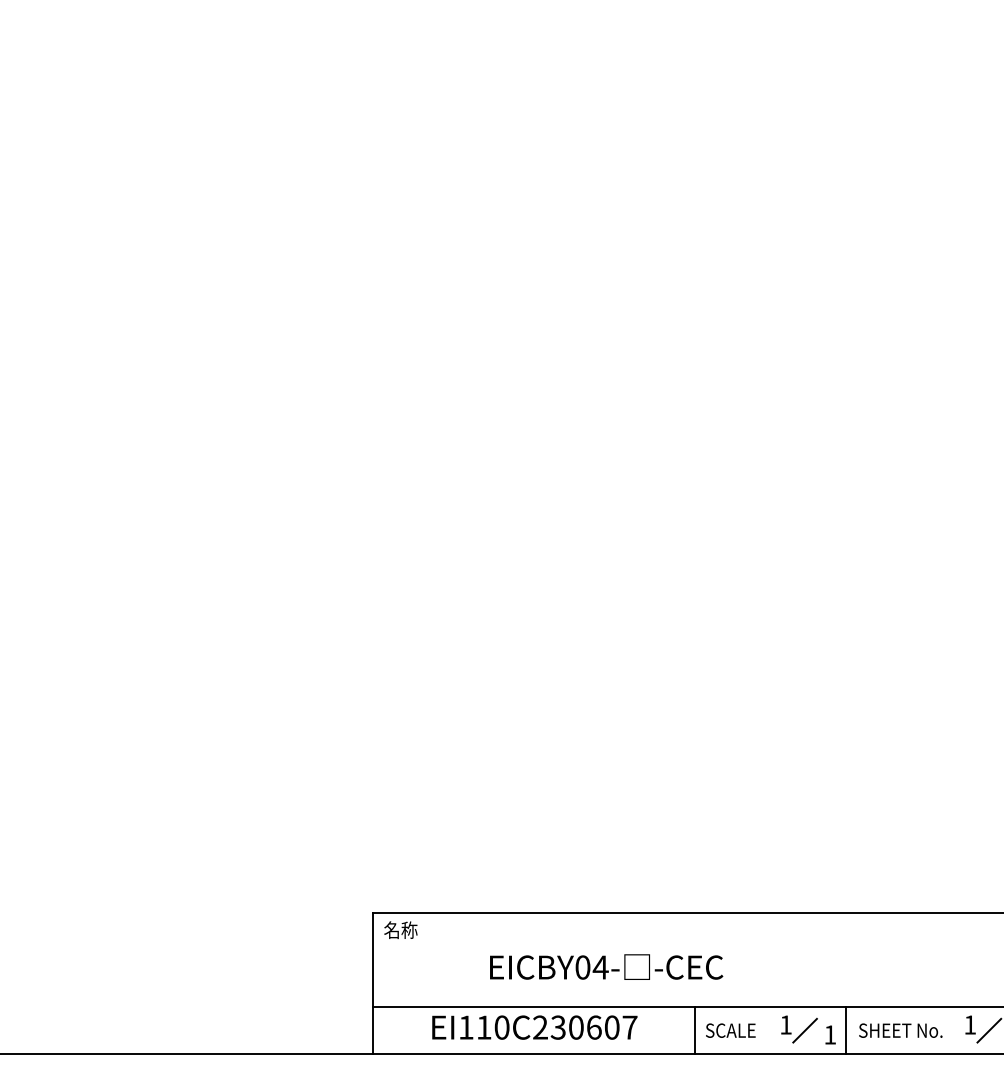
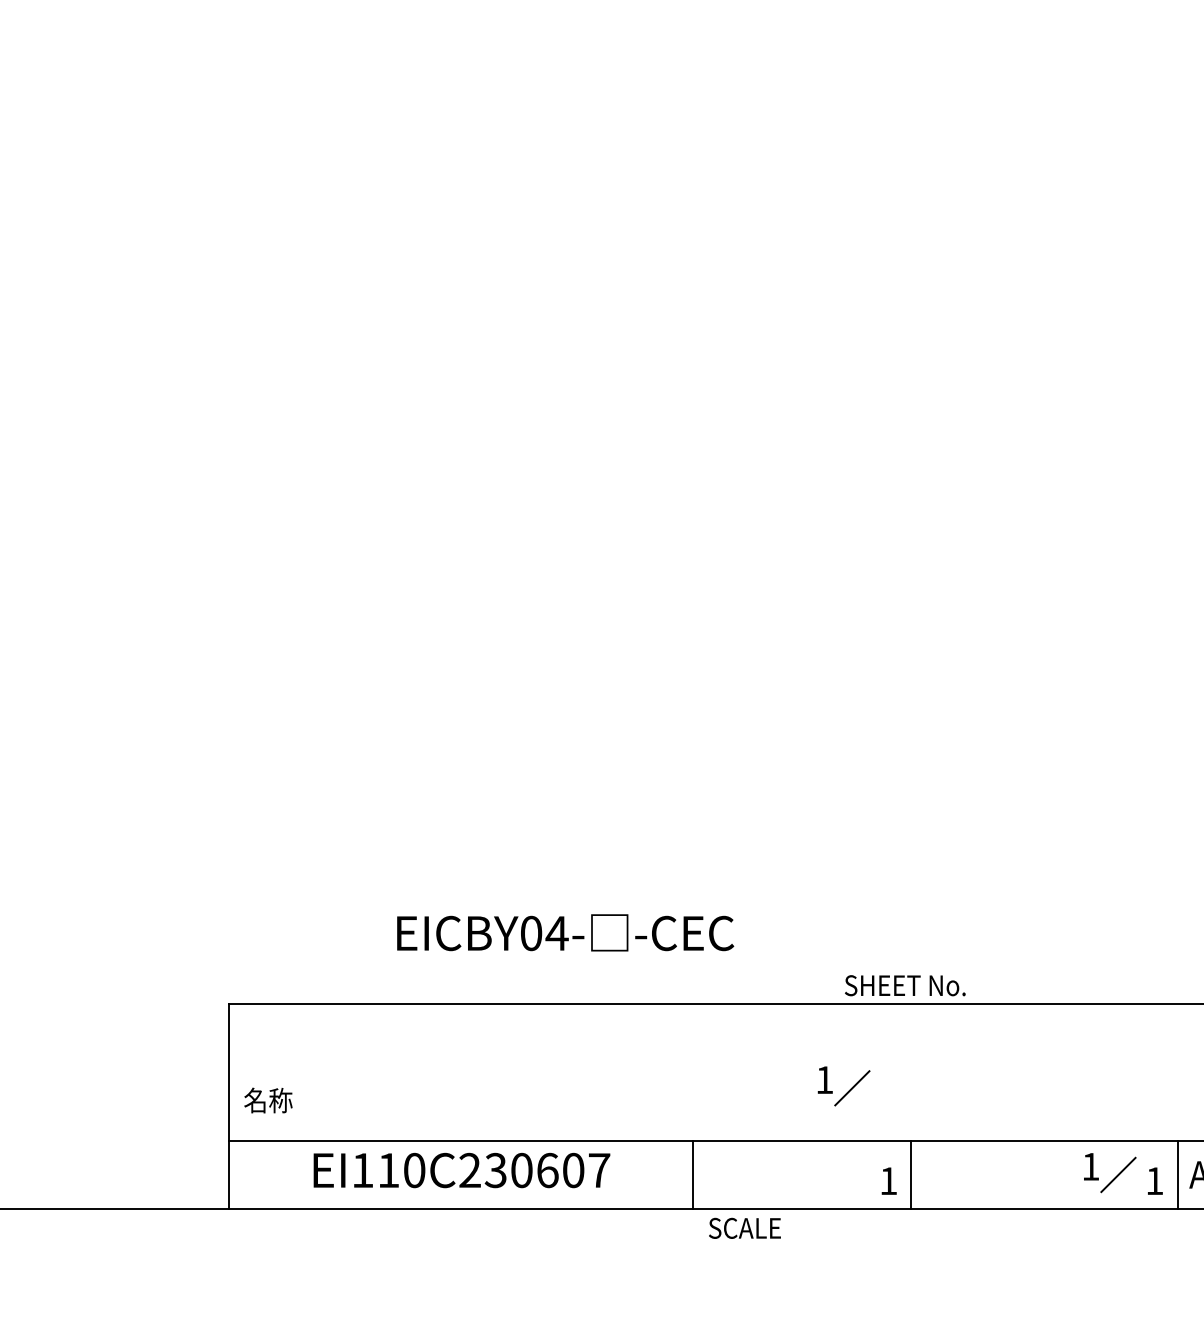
text: (400, 929) -> (267, 1099), moved
text: (606, 966) -> (565, 931), moved
part: (799, 1029) -> (844, 1086), moved
text: (730, 1030) -> (744, 1228), moved
text: (900, 1030) -> (904, 985), moved

